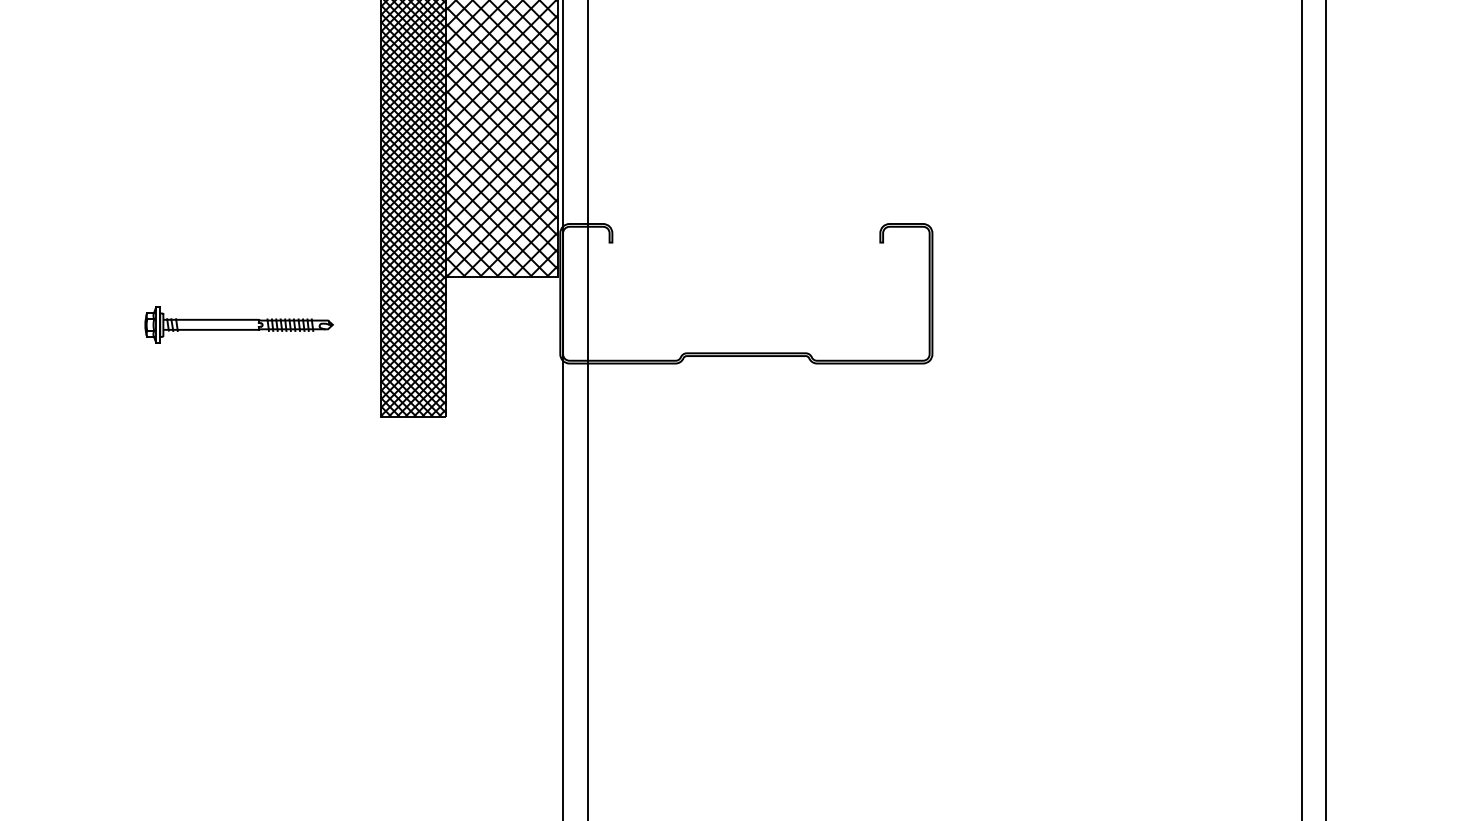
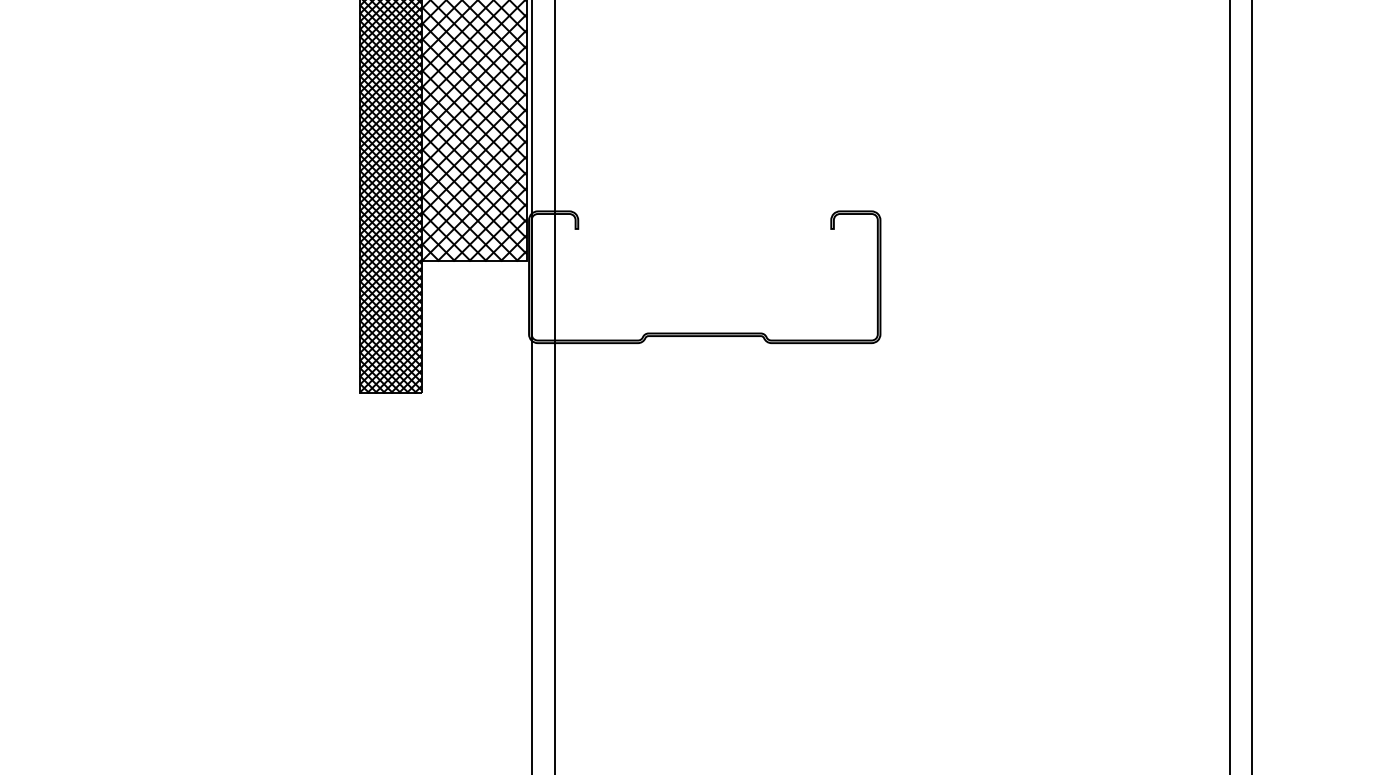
part: (238, 324) -> (225, 306), removed

